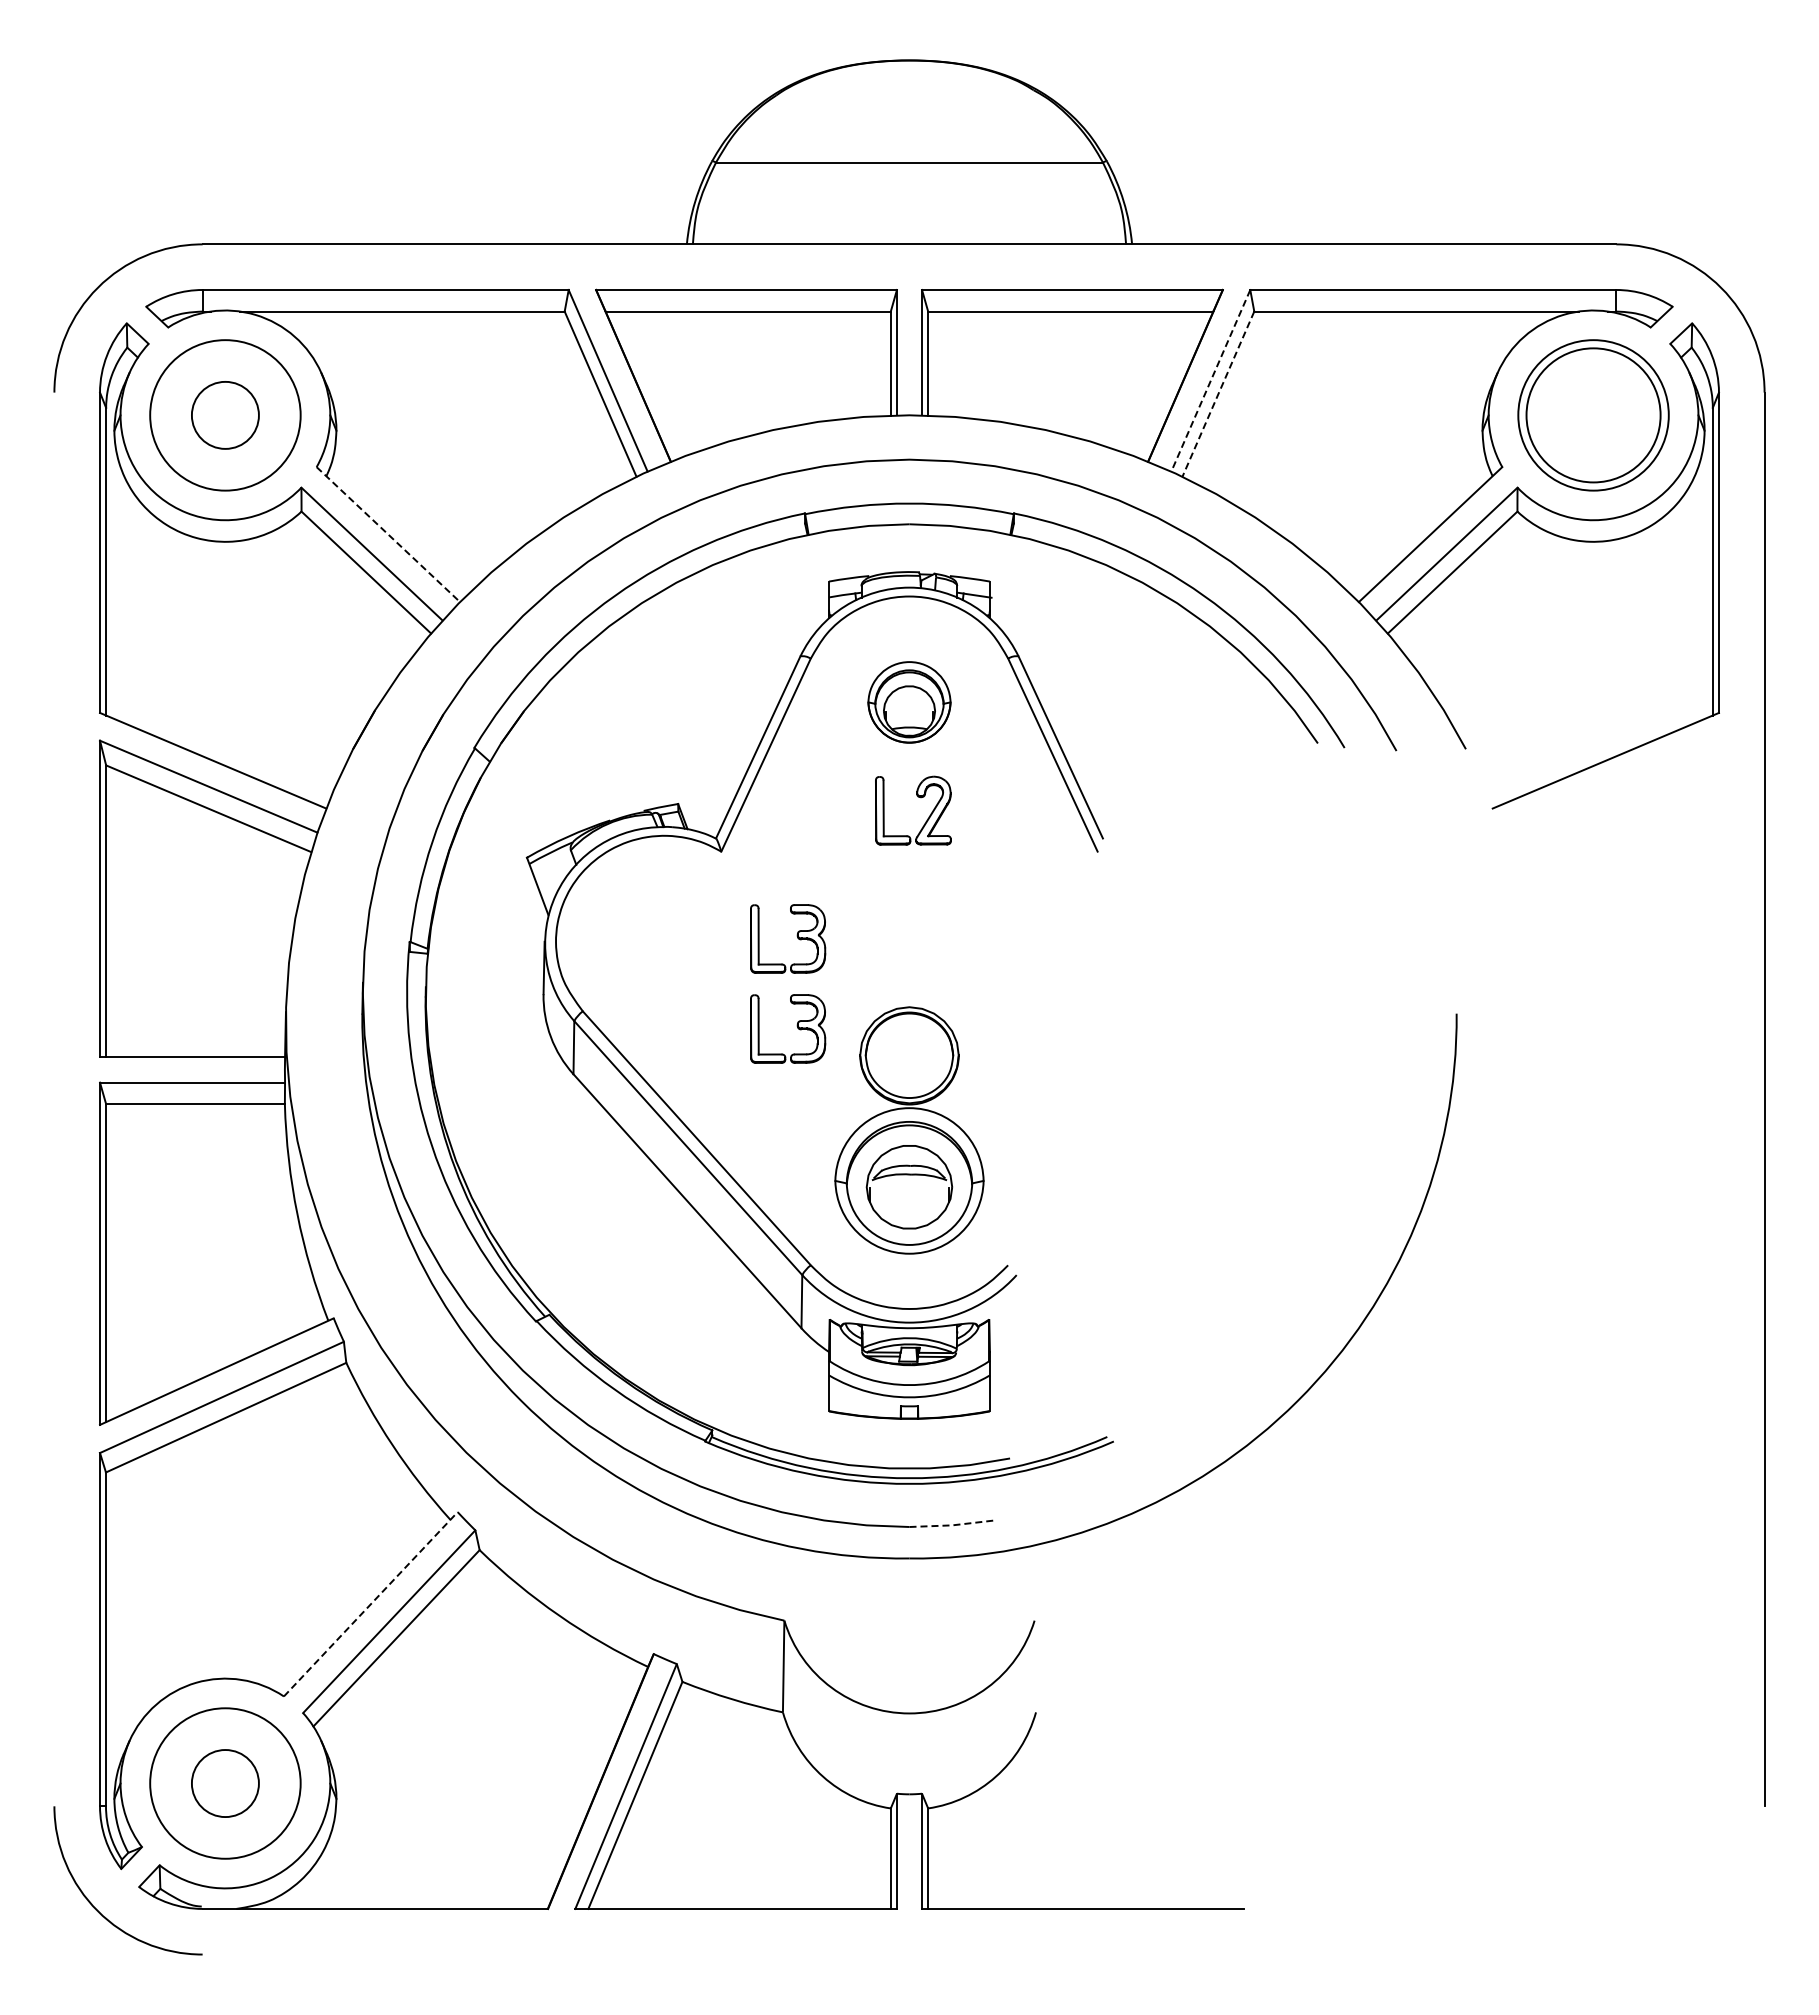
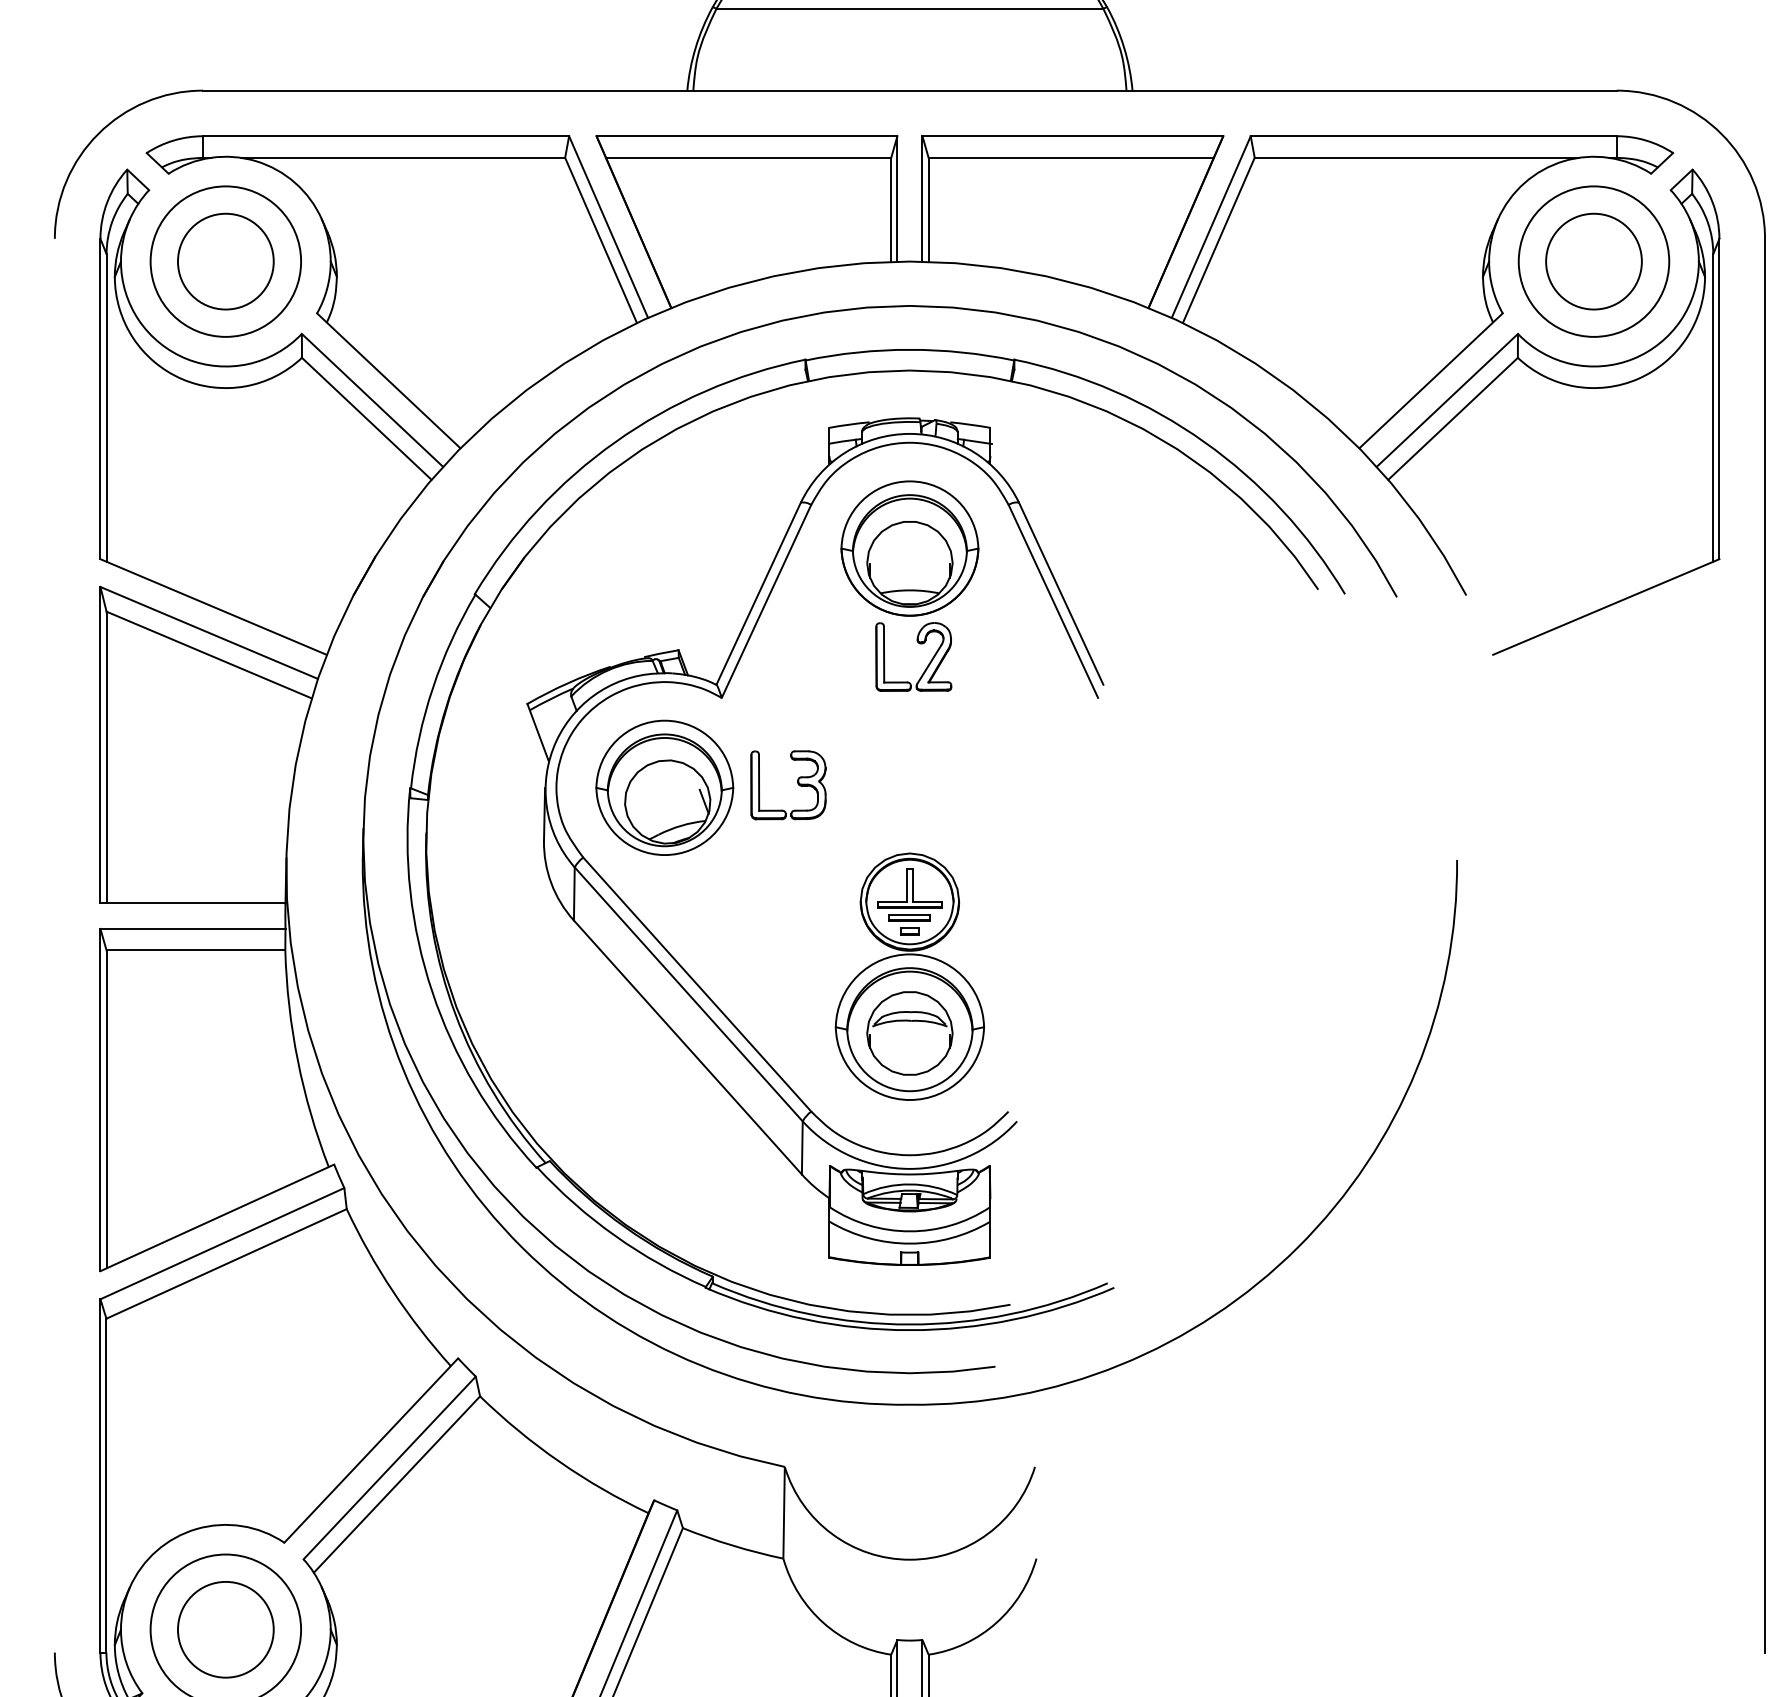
line: (1210, 381) -> (1210, 227), dashed -> solid
line: (1218, 394) -> (1218, 240), dashed -> solid
circle: (225, 415) -> (225, 261), size x1.43
circle: (1593, 415) -> (1593, 261), size x0.71
line: (388, 534) -> (388, 380), dashed -> solid
part: (909, 702) -> (909, 548), size x1.67
part: (664, 941) -> (664, 787), added
part: (796, 1026) -> (796, 872), removed
part: (909, 1055) -> (909, 901), added
line: (952, 1525) -> (952, 1371), dashed -> solid
line: (370, 1604) -> (370, 1450), dashed -> solid
circle: (225, 1783) -> (225, 1629), size x1.43

